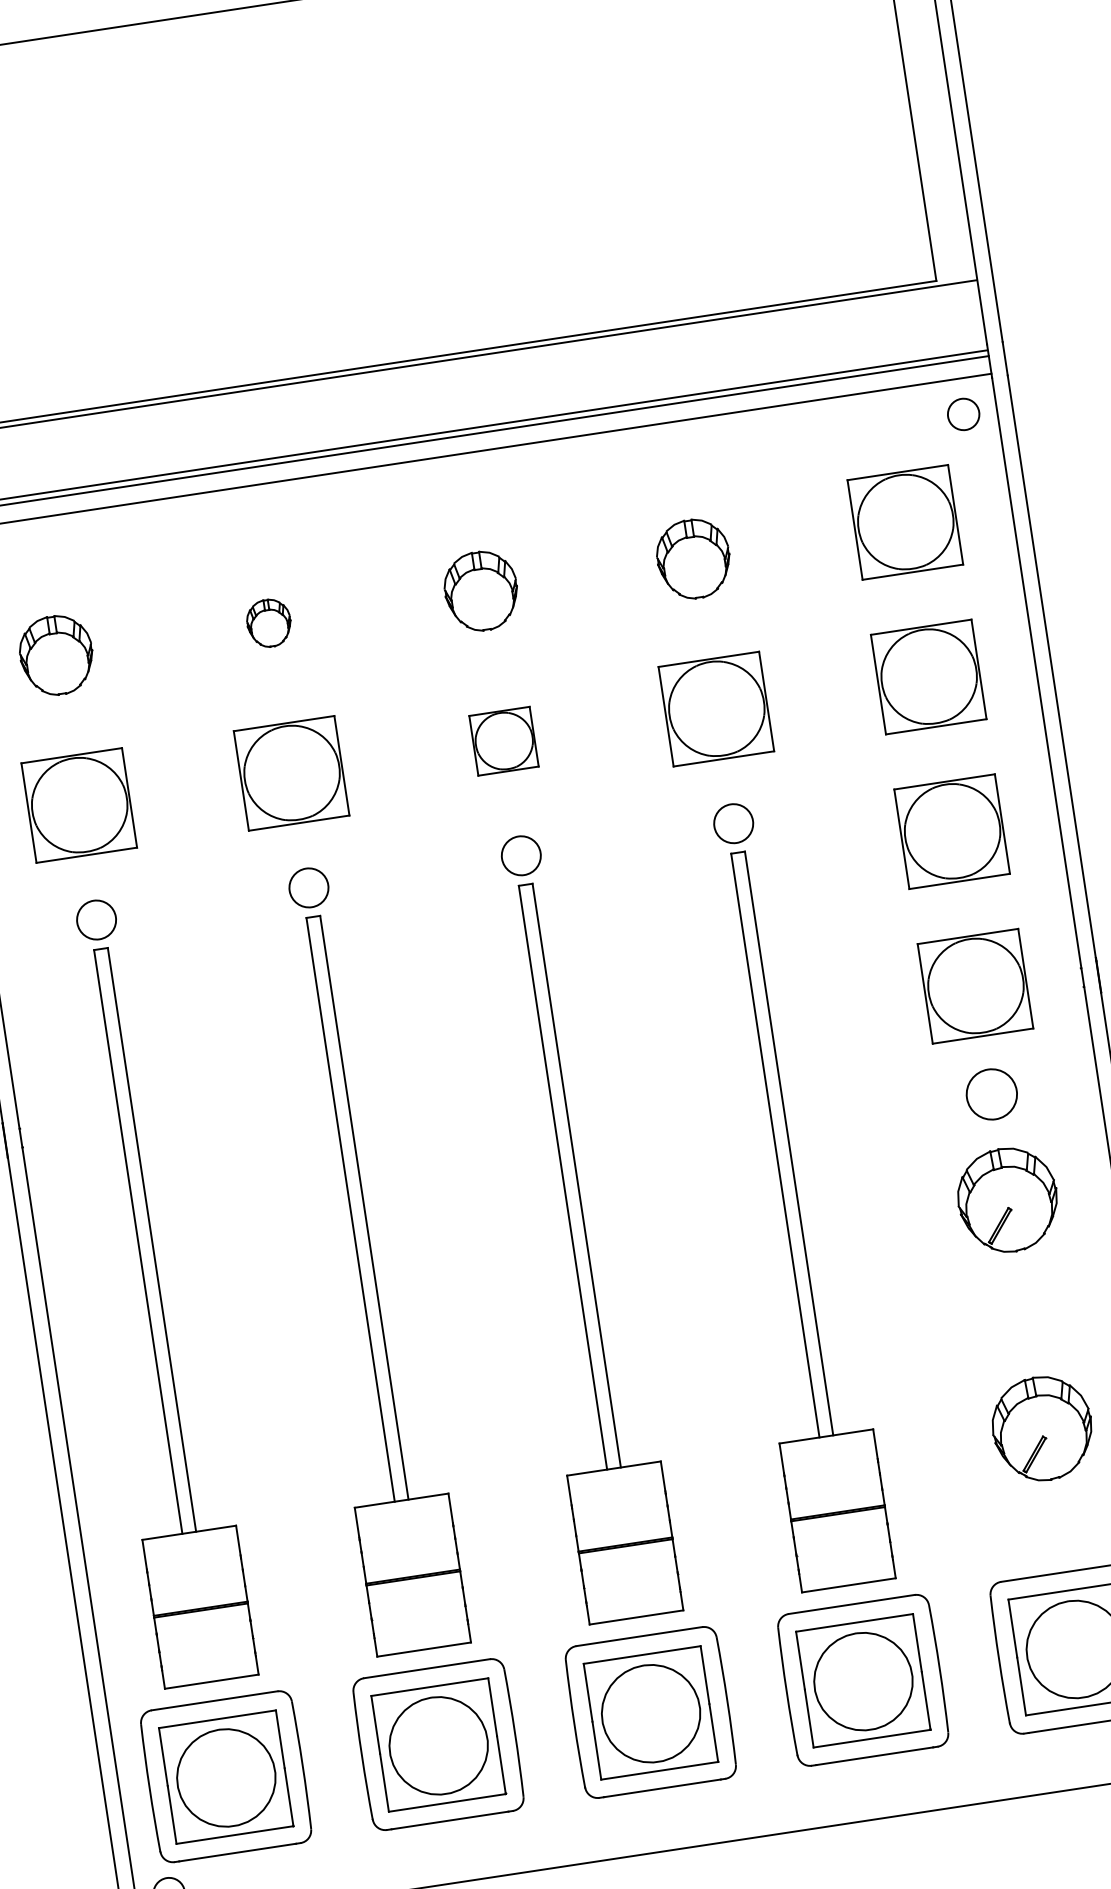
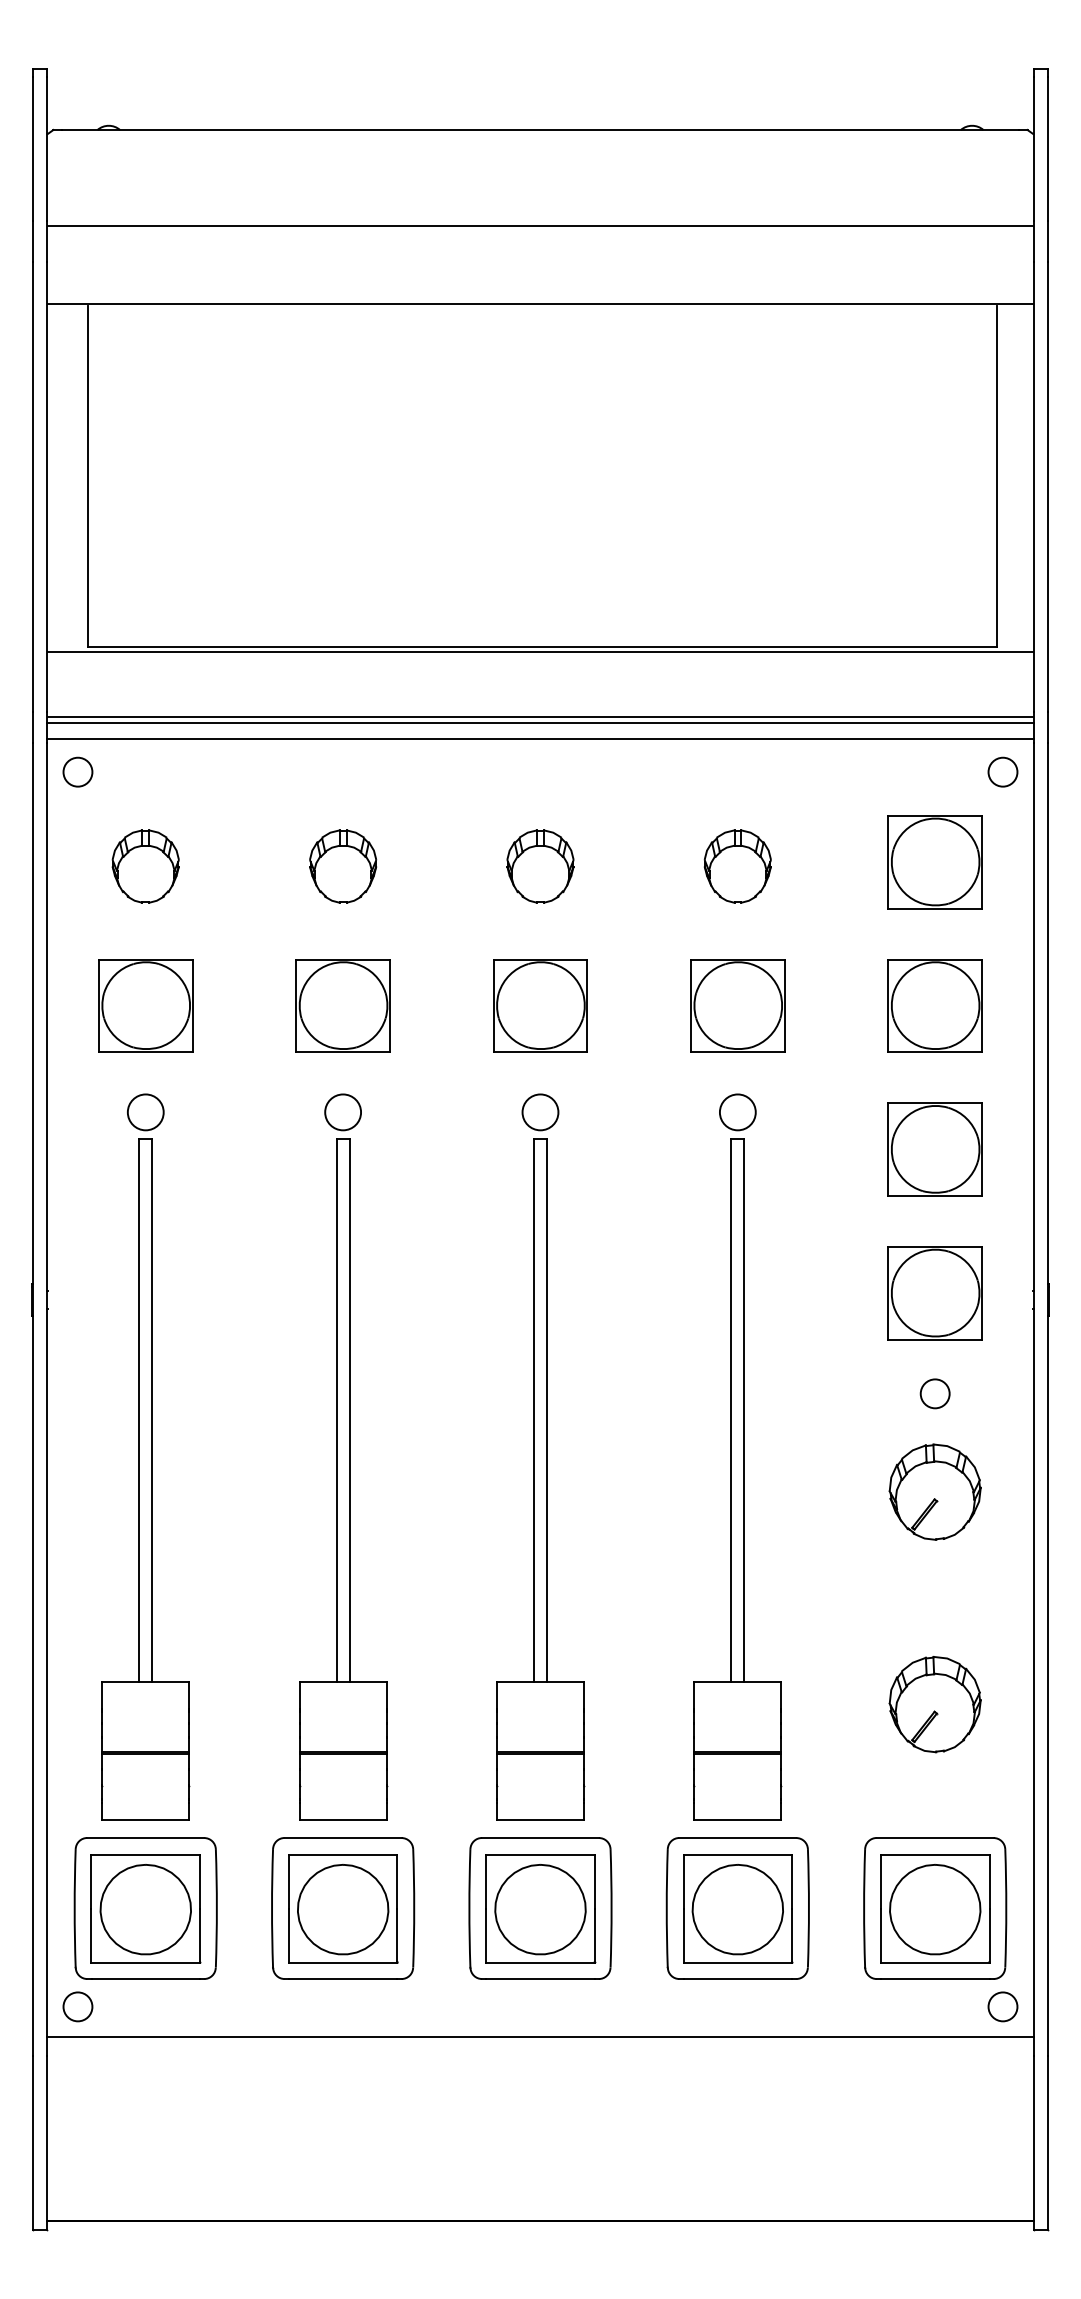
part: (269, 623) -> (343, 866), size x1.67
part: (503, 740) -> (540, 1005), size x1.67
circle: (991, 1094) -> (934, 1393), size x0.62

